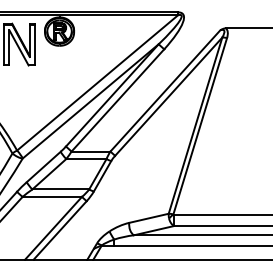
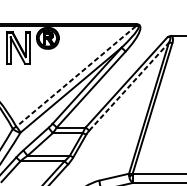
line: (97, 83) -> (76, 76), solid -> dashed
line: (168, 96) -> (128, 86), solid -> dashed

